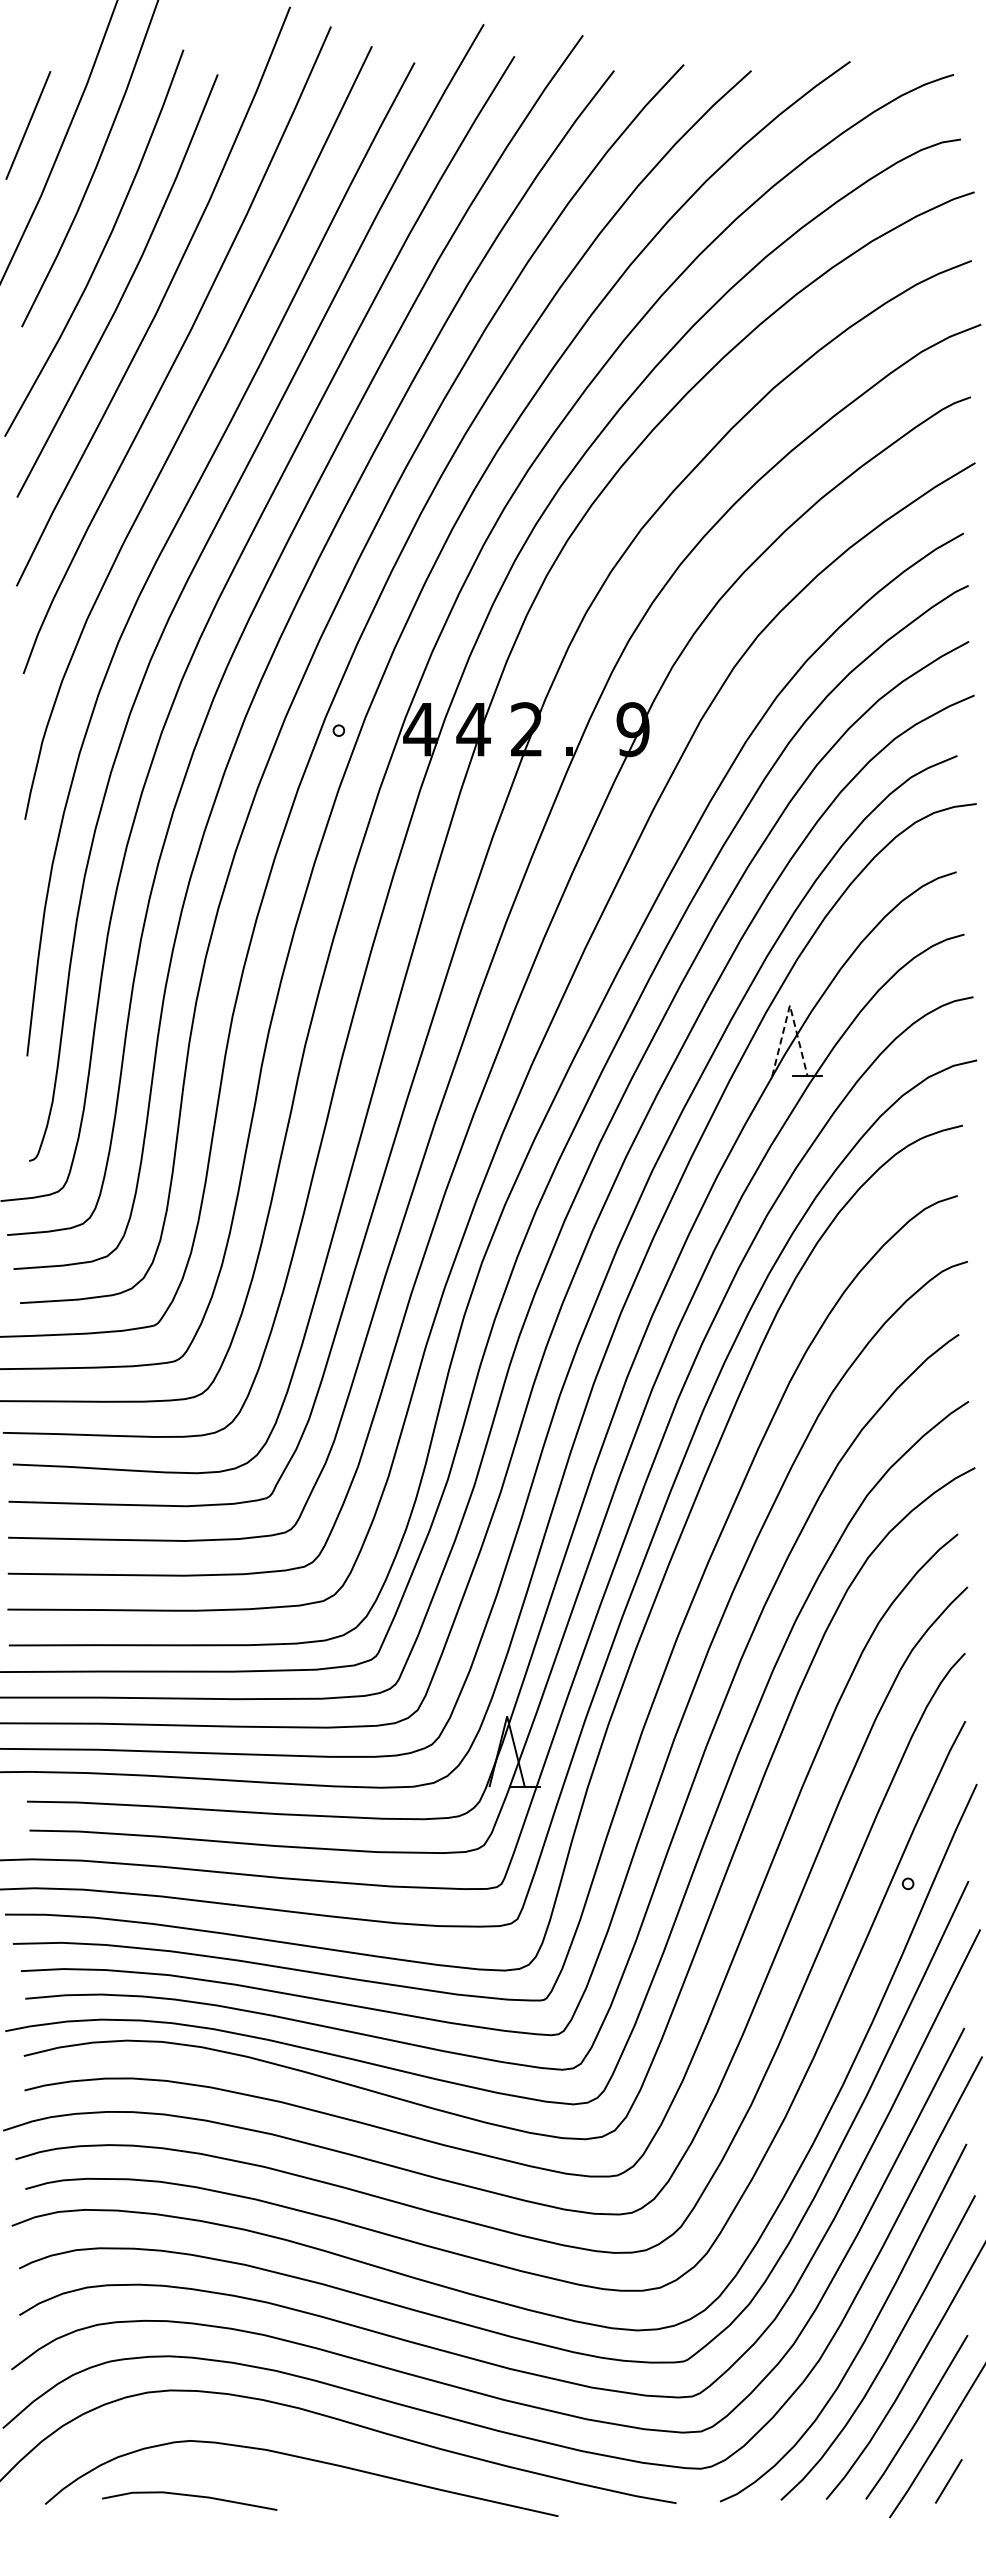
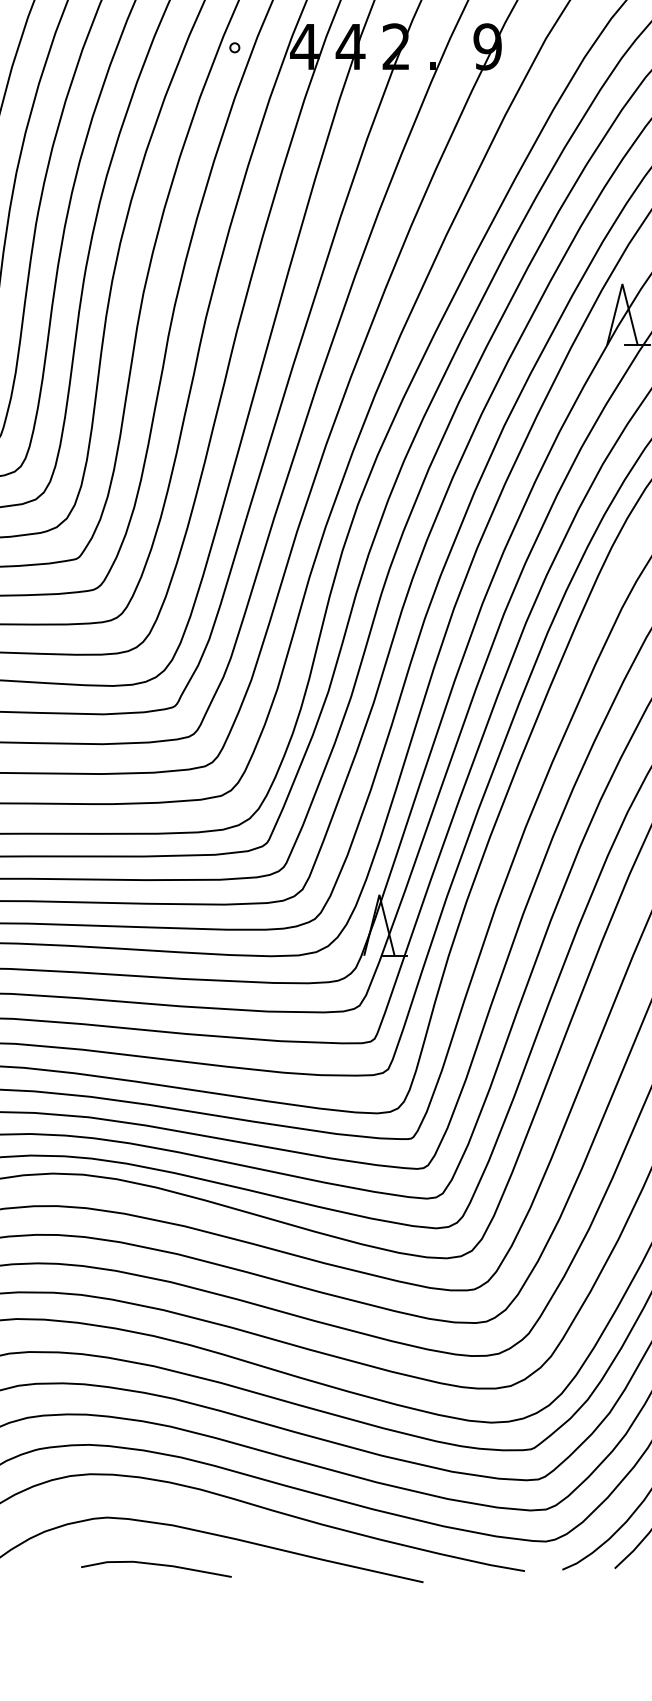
line: (789, 1005) -> (622, 284), dashed -> solid
line: (189, 2496) -> (156, 1565), moved

